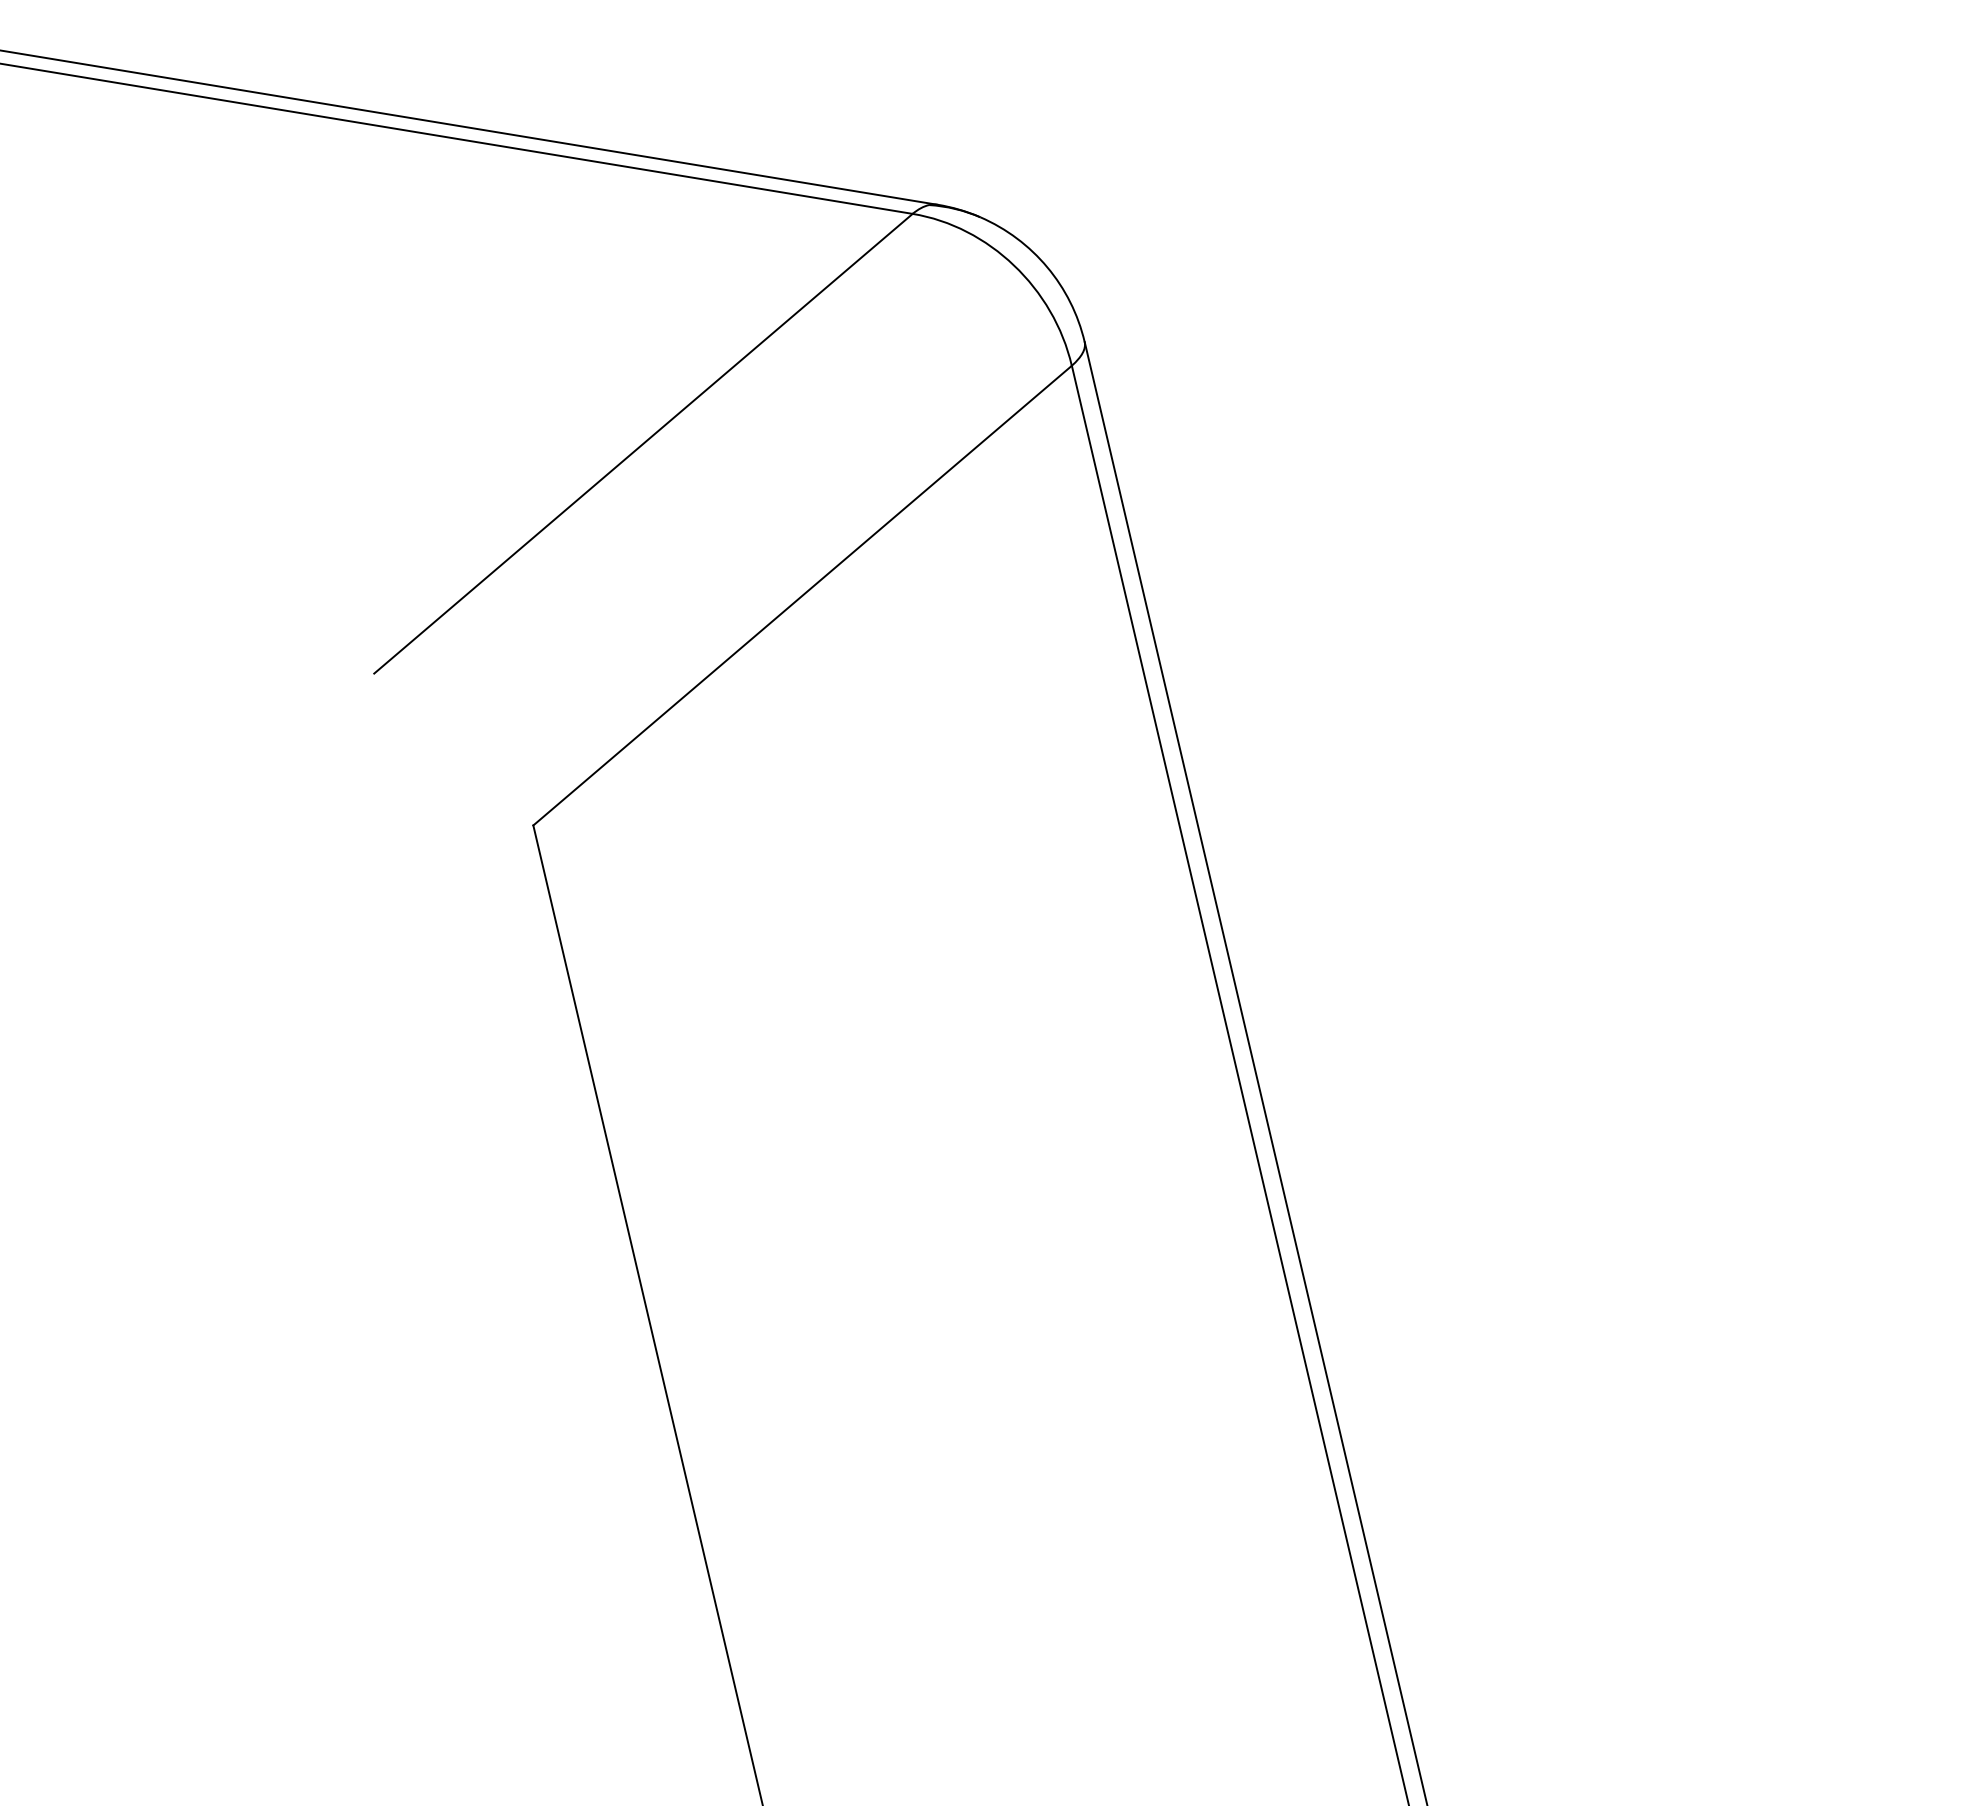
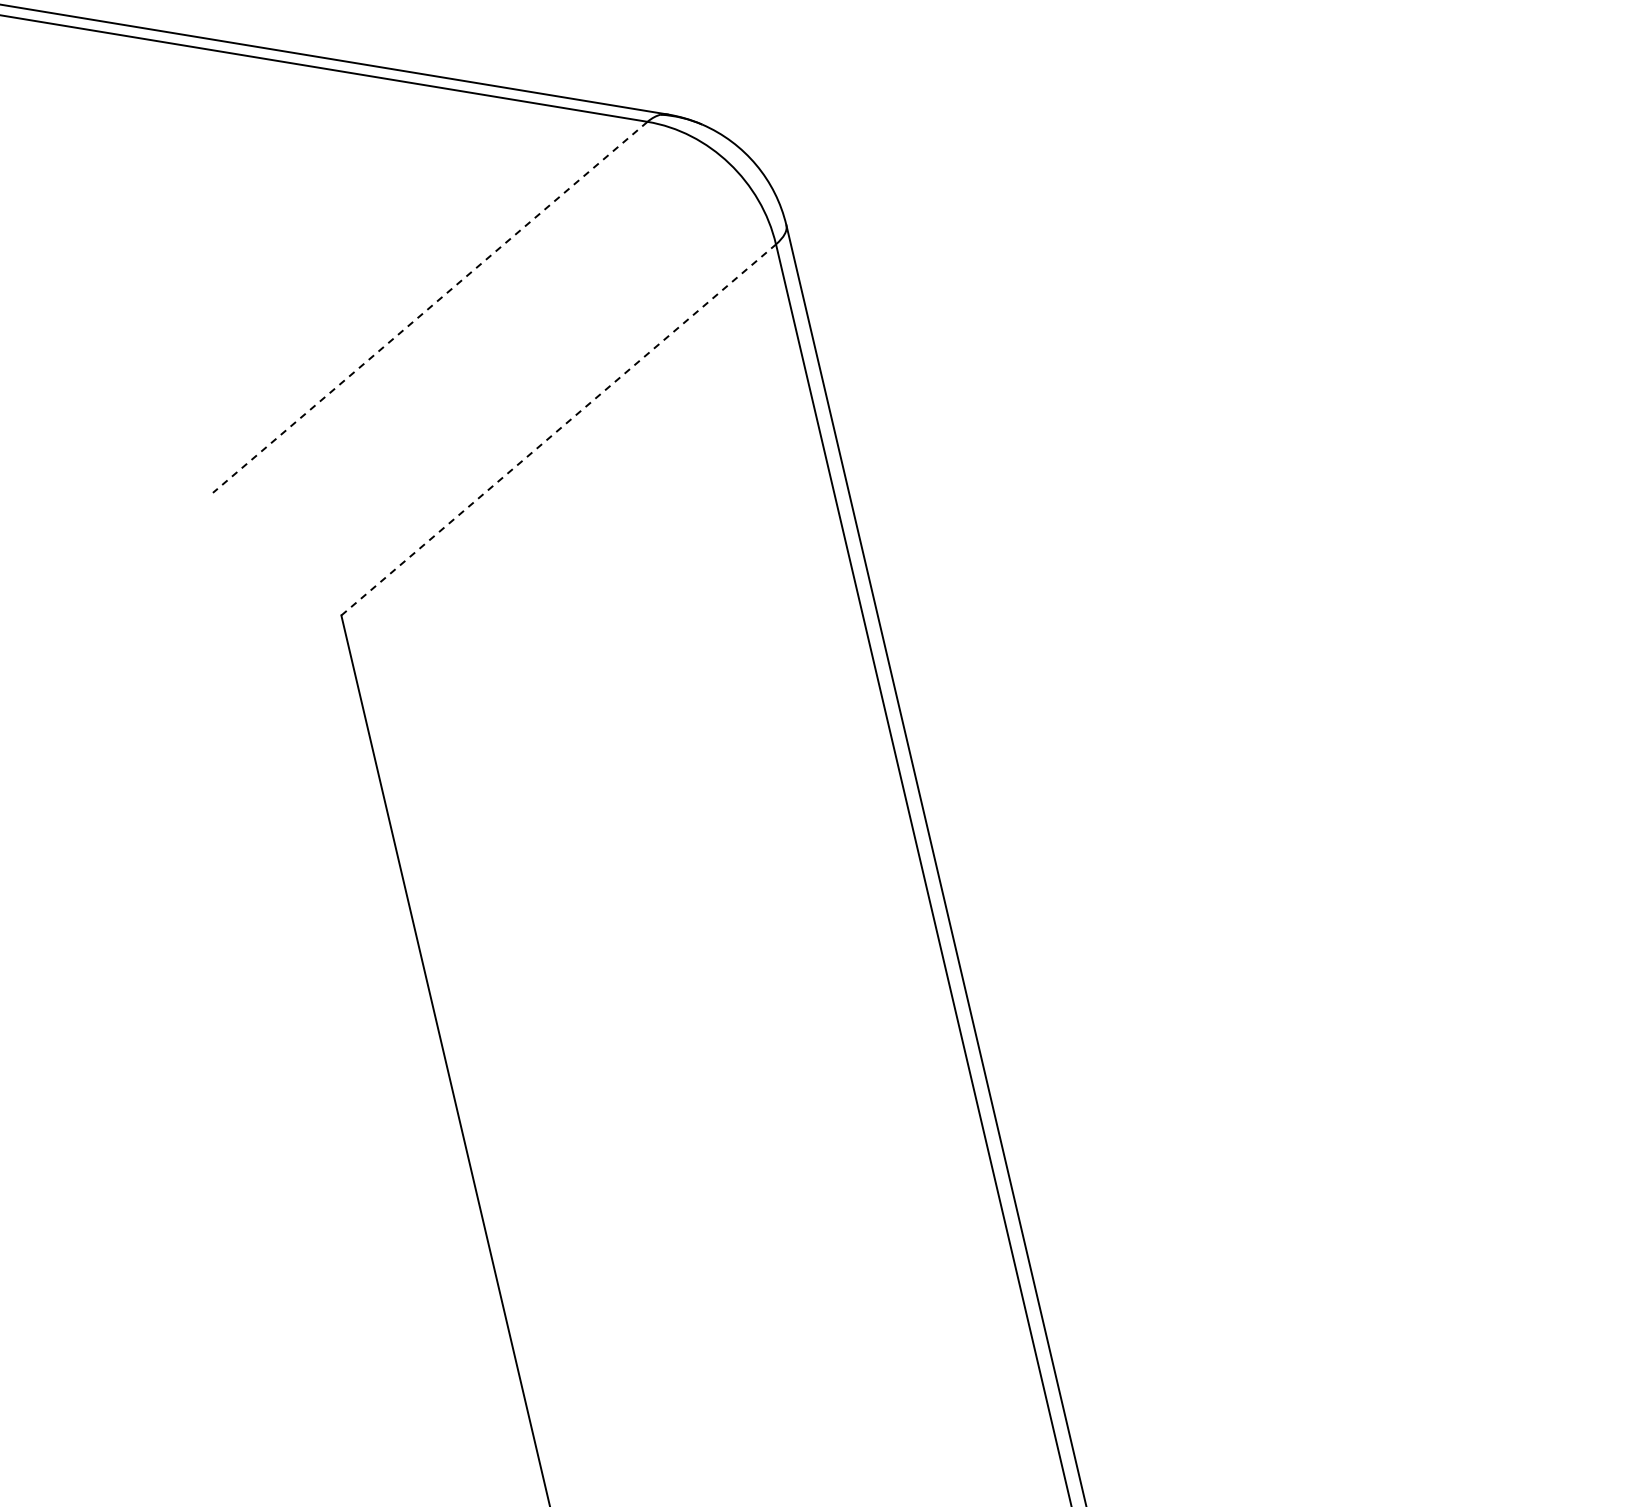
line: (643, 443) -> (430, 307), solid -> dashed
line: (802, 595) -> (558, 429), solid -> dashed

